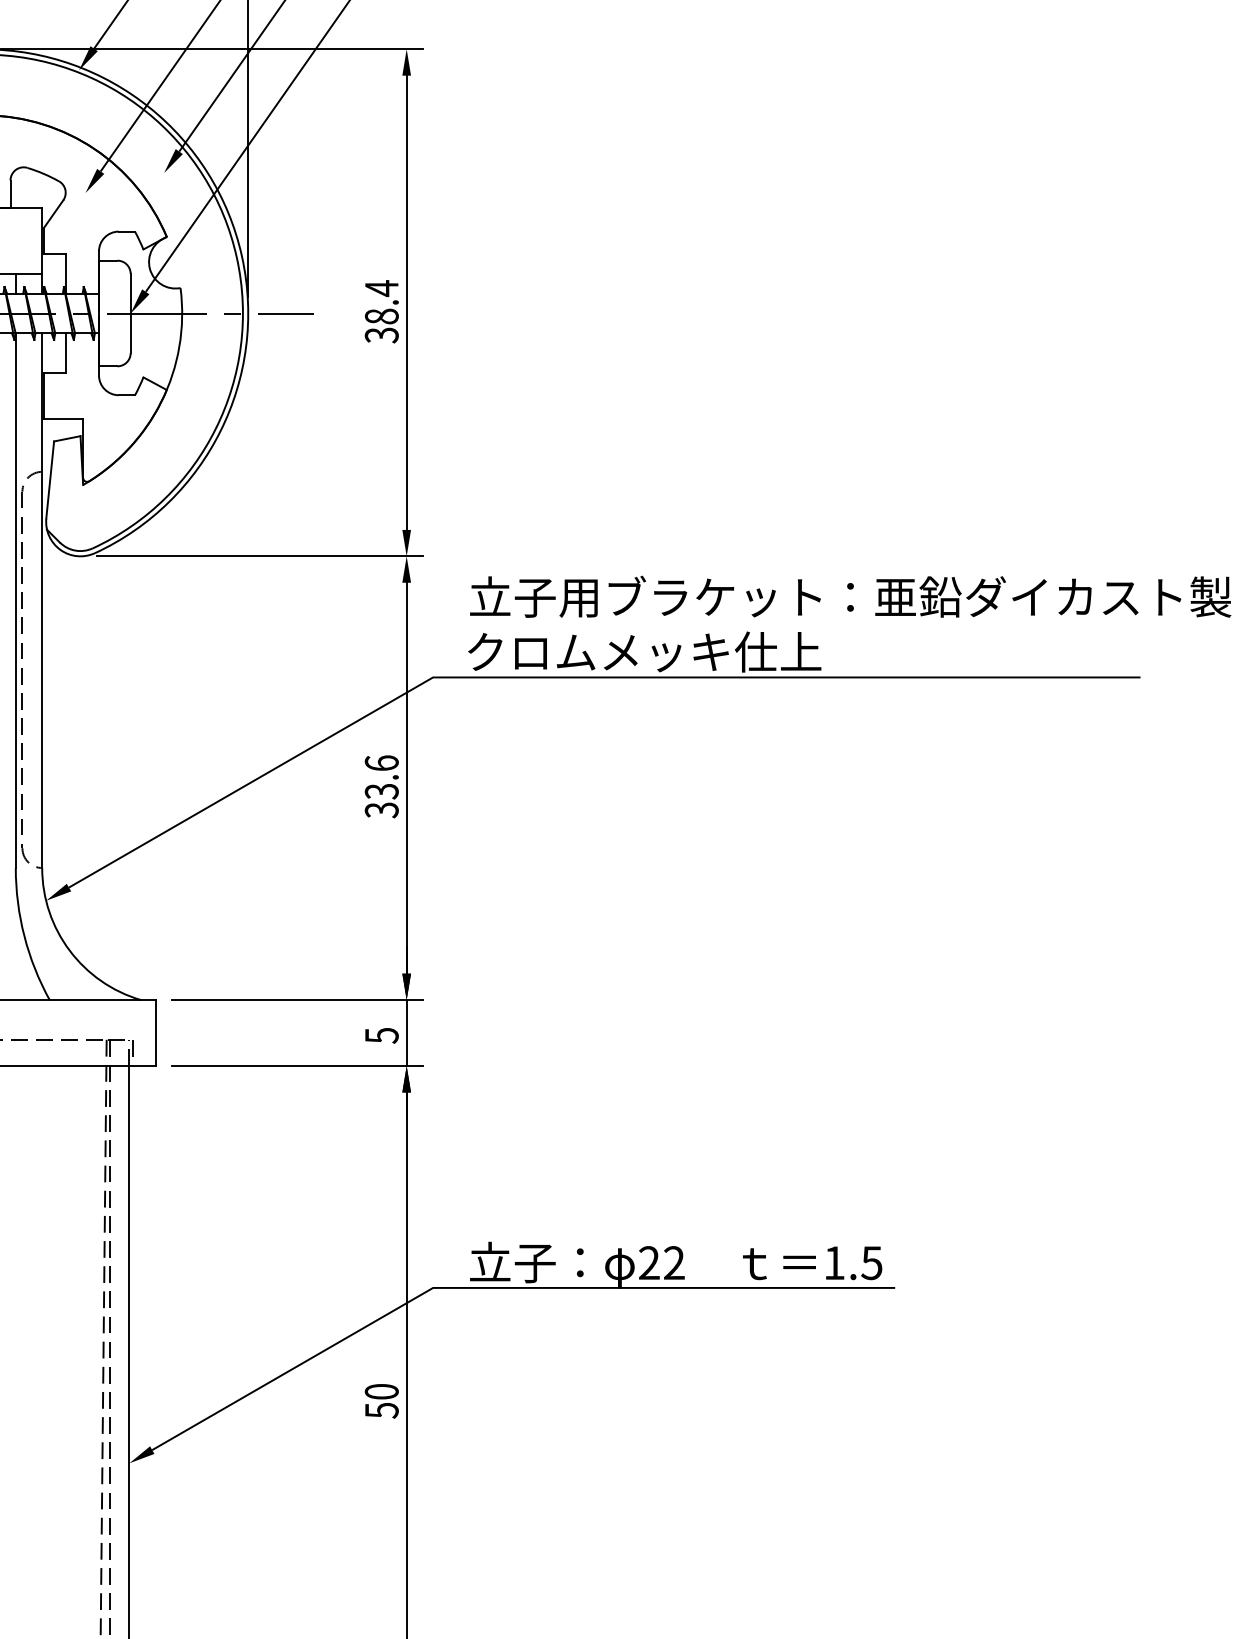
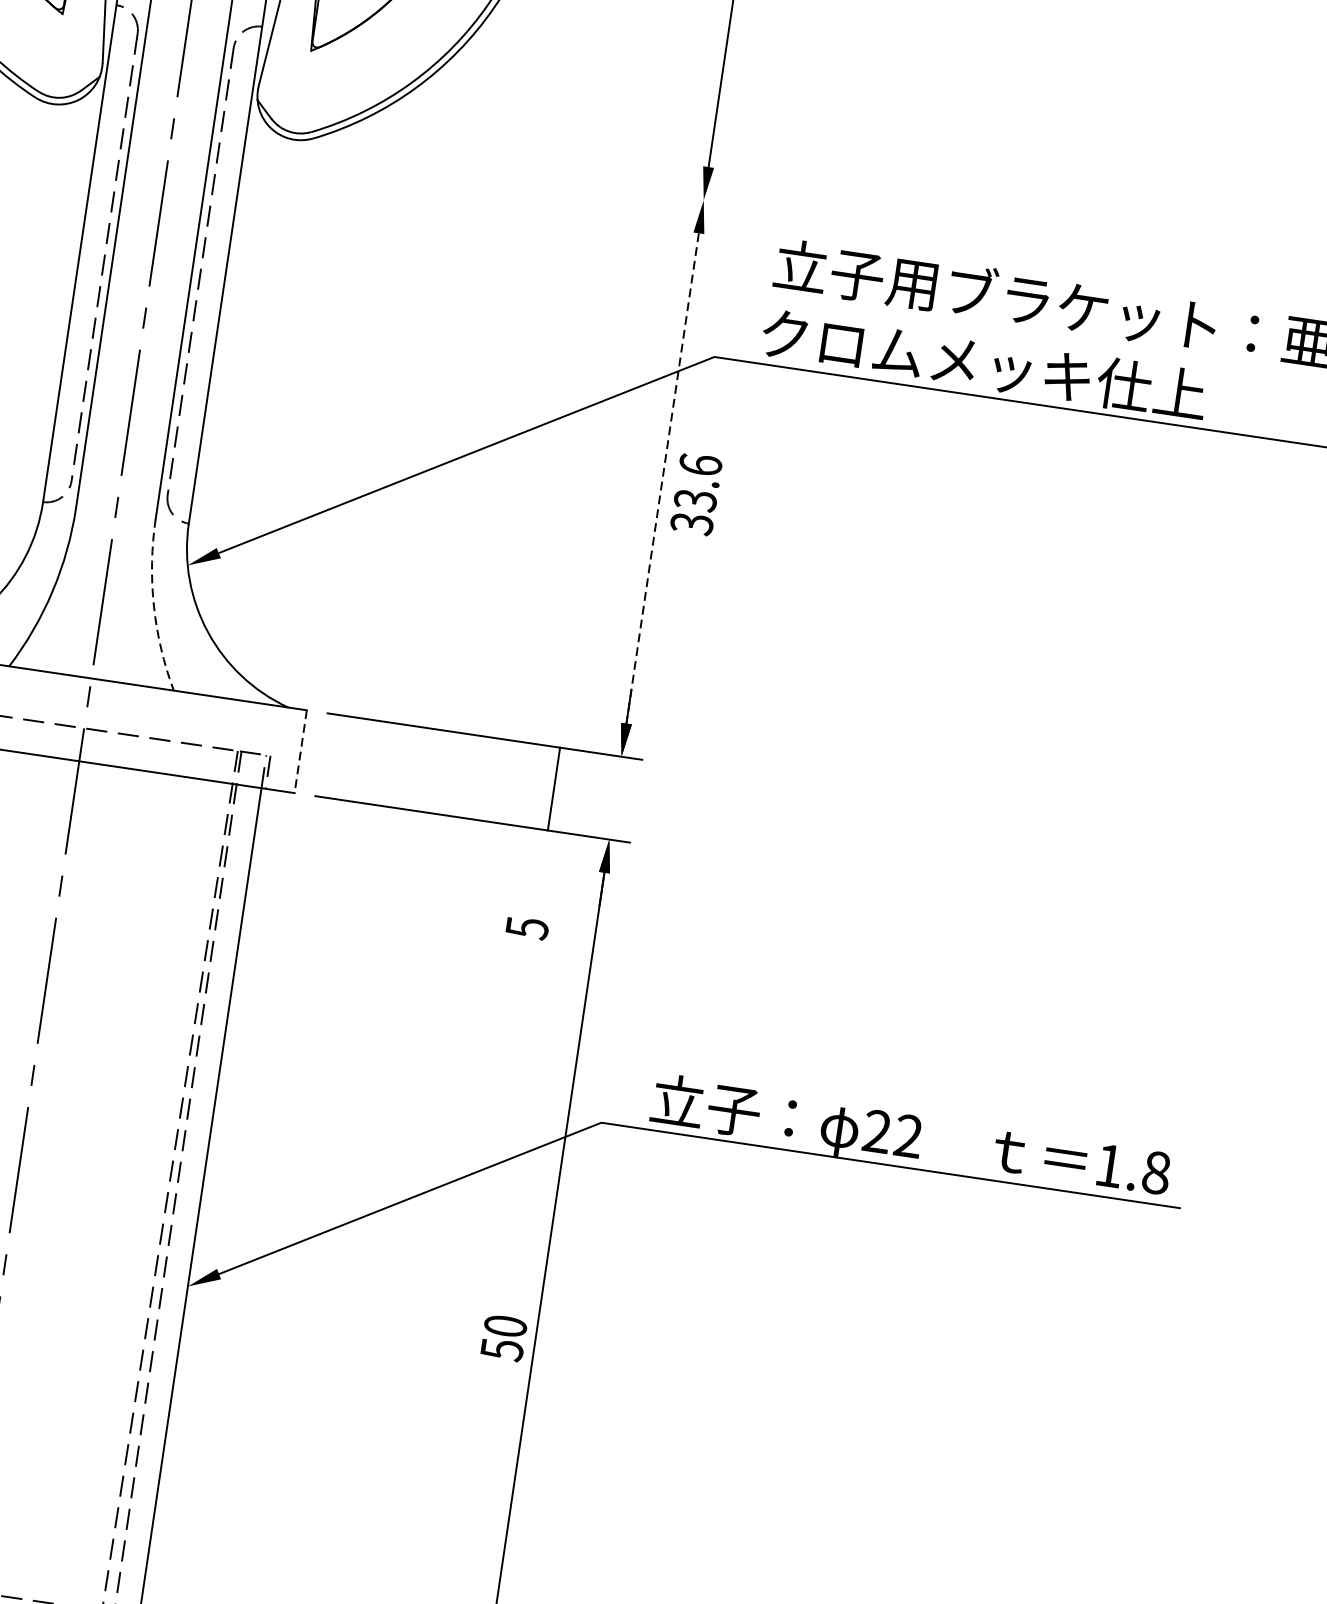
line: (260, 556) -> (520, 173), removed
line: (406, 778) -> (662, 478), solid -> dashed
text: (381, 786) -> (696, 494), moved
arc: (24, 936) -> (153, 606), solid -> dashed
line: (155, 1033) -> (300, 752), solid -> dashed
line: (406, 1033) -> (553, 789), moved
text: (381, 1035) -> (526, 927), moved
text: (871, 1263) -> (1155, 1173), 1.5 -> 1.8
text: (381, 1401) -> (503, 1338), moved

